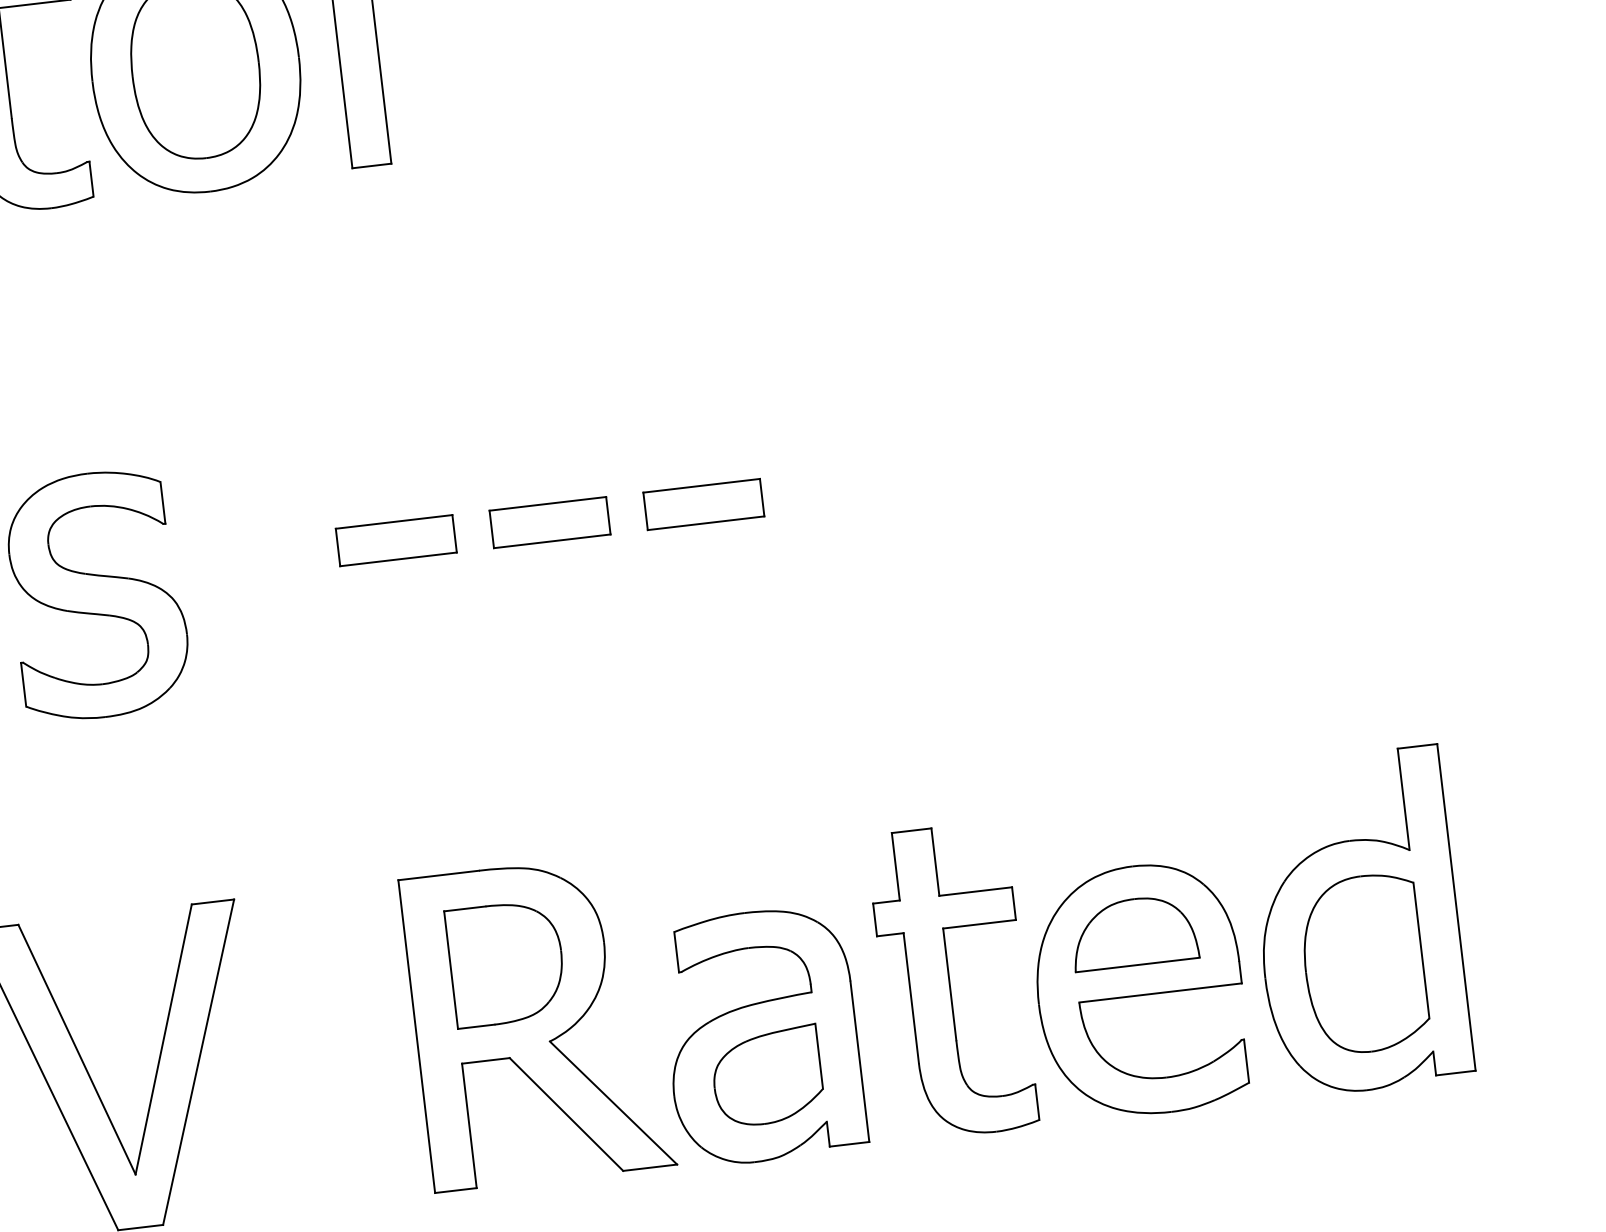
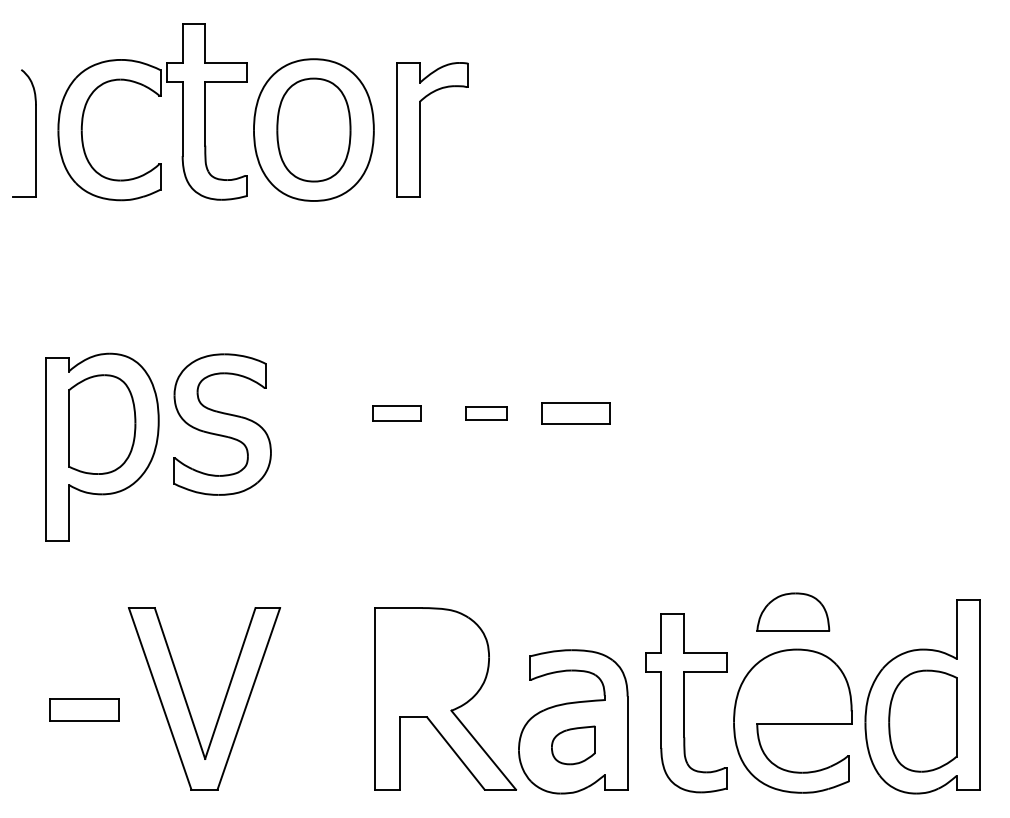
part: (550, 522) -> (486, 413), size x0.6
part: (395, 540) -> (396, 413), size x0.7
part: (1134, 930) -> (793, 611), moved
part: (506, 964) -> (431, 663), removed
part: (767, 1076) -> (573, 745), size x0.7

